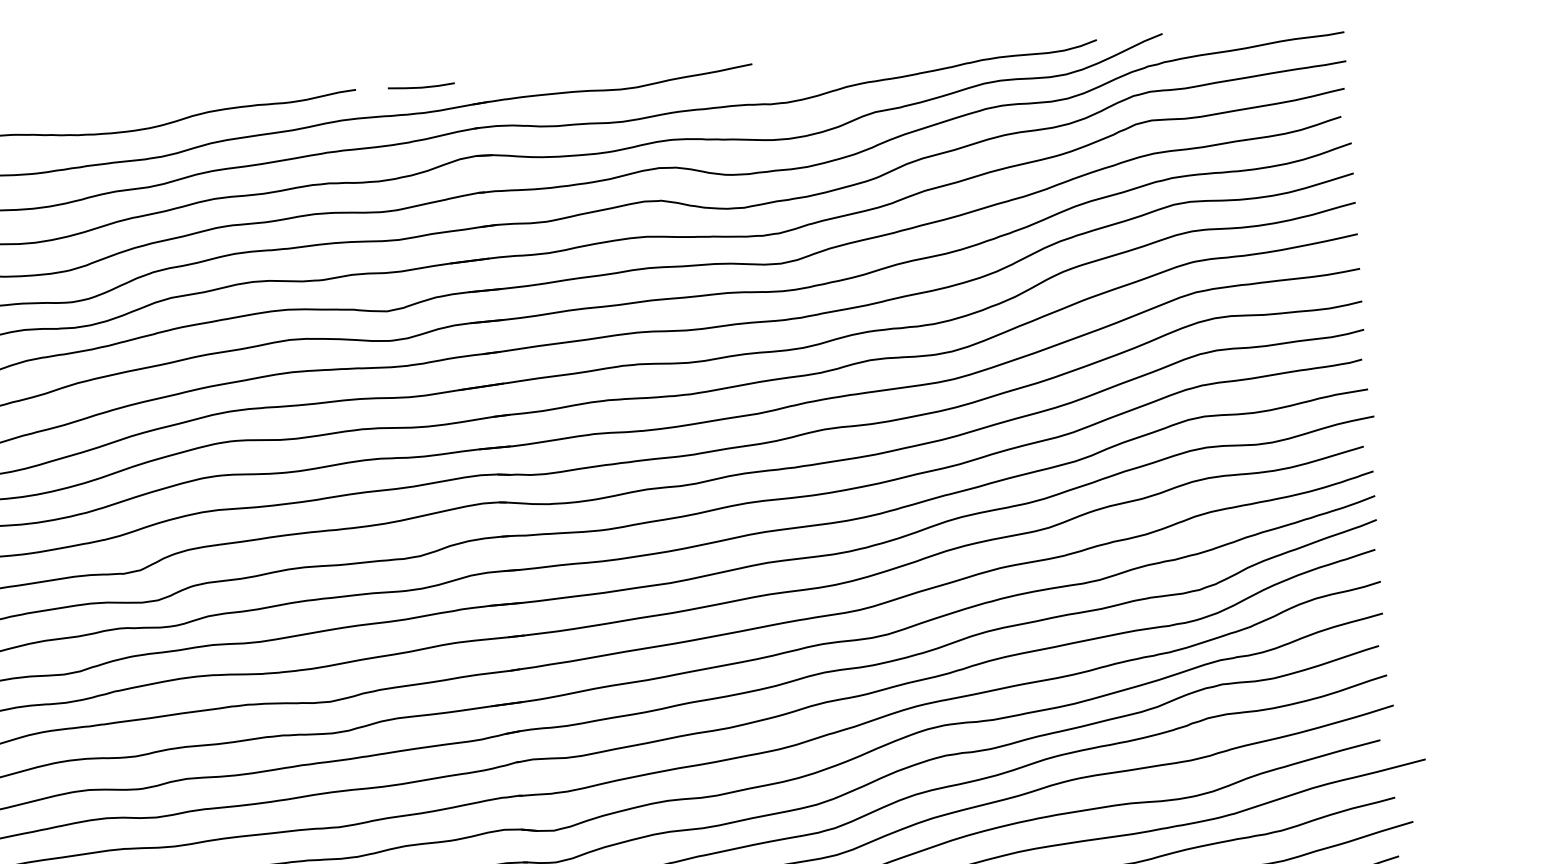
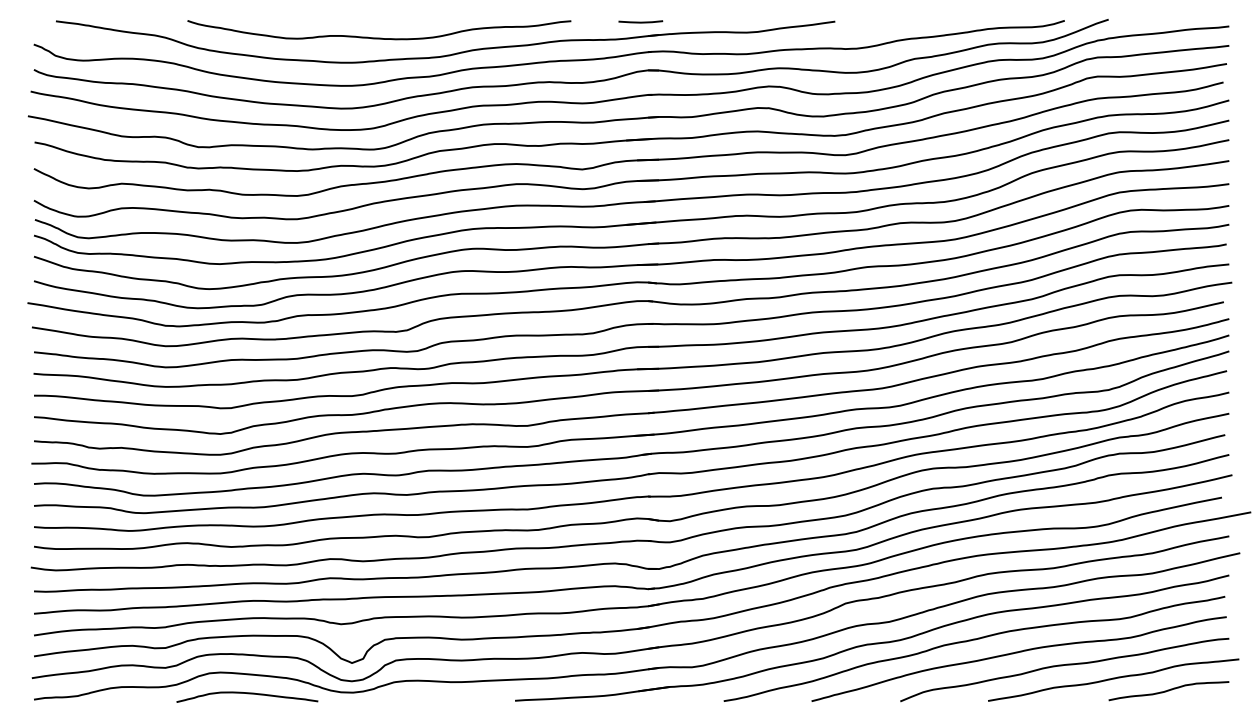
line: (420, 85) -> (640, 21), moved

